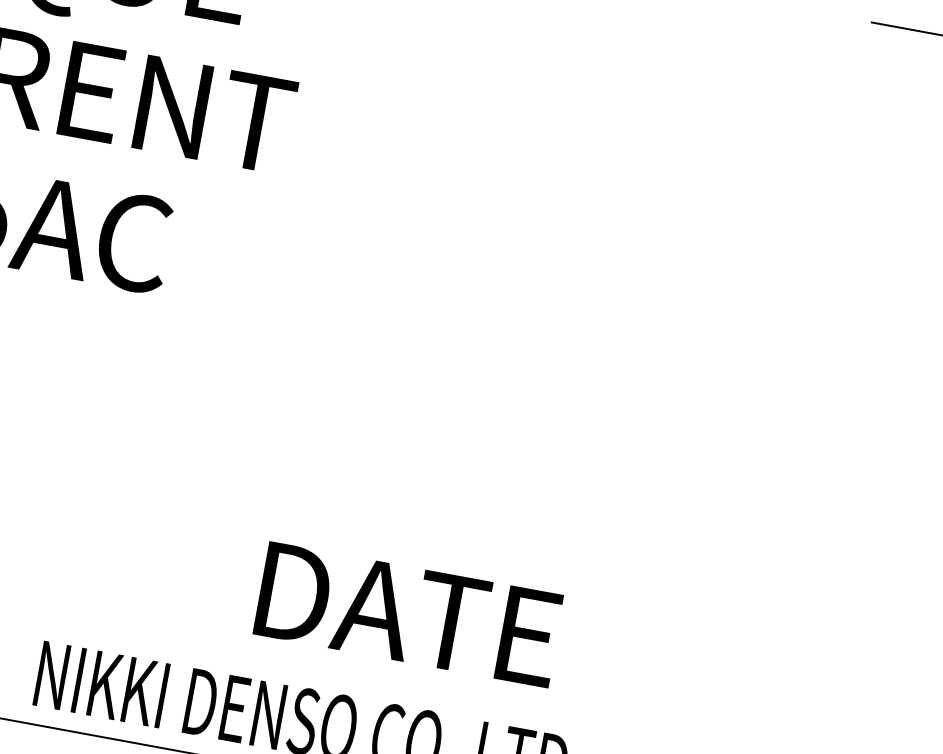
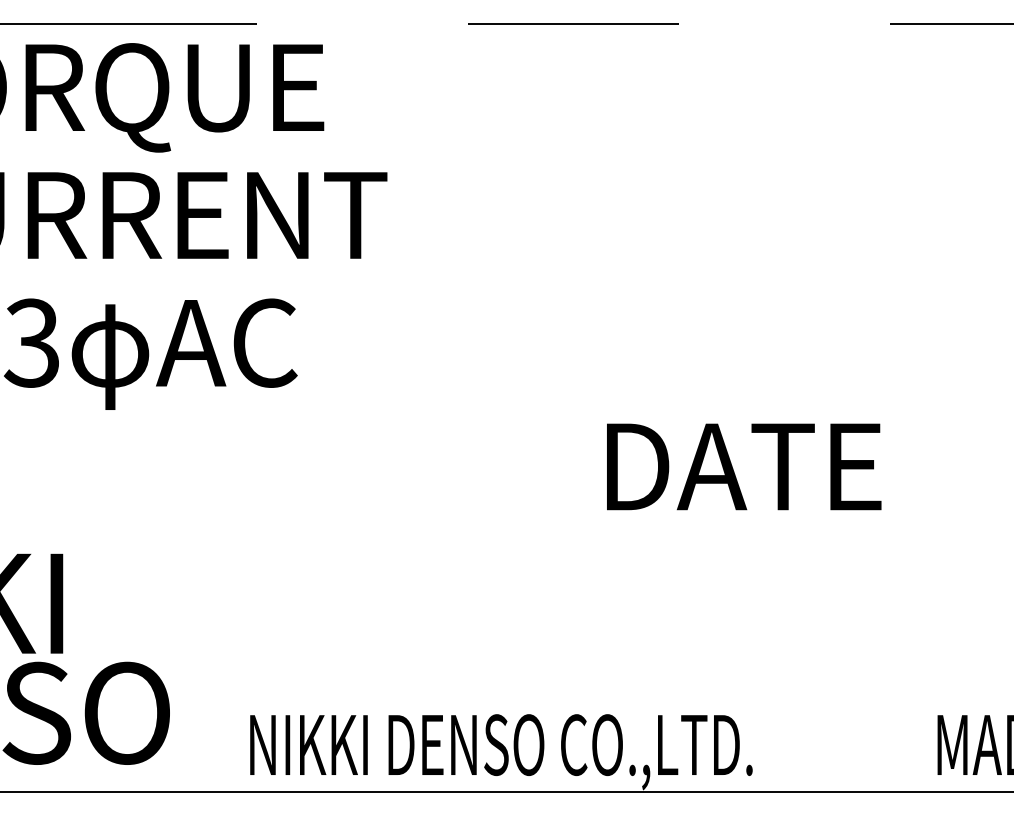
text: (409, 614) -> (744, 466), moved

